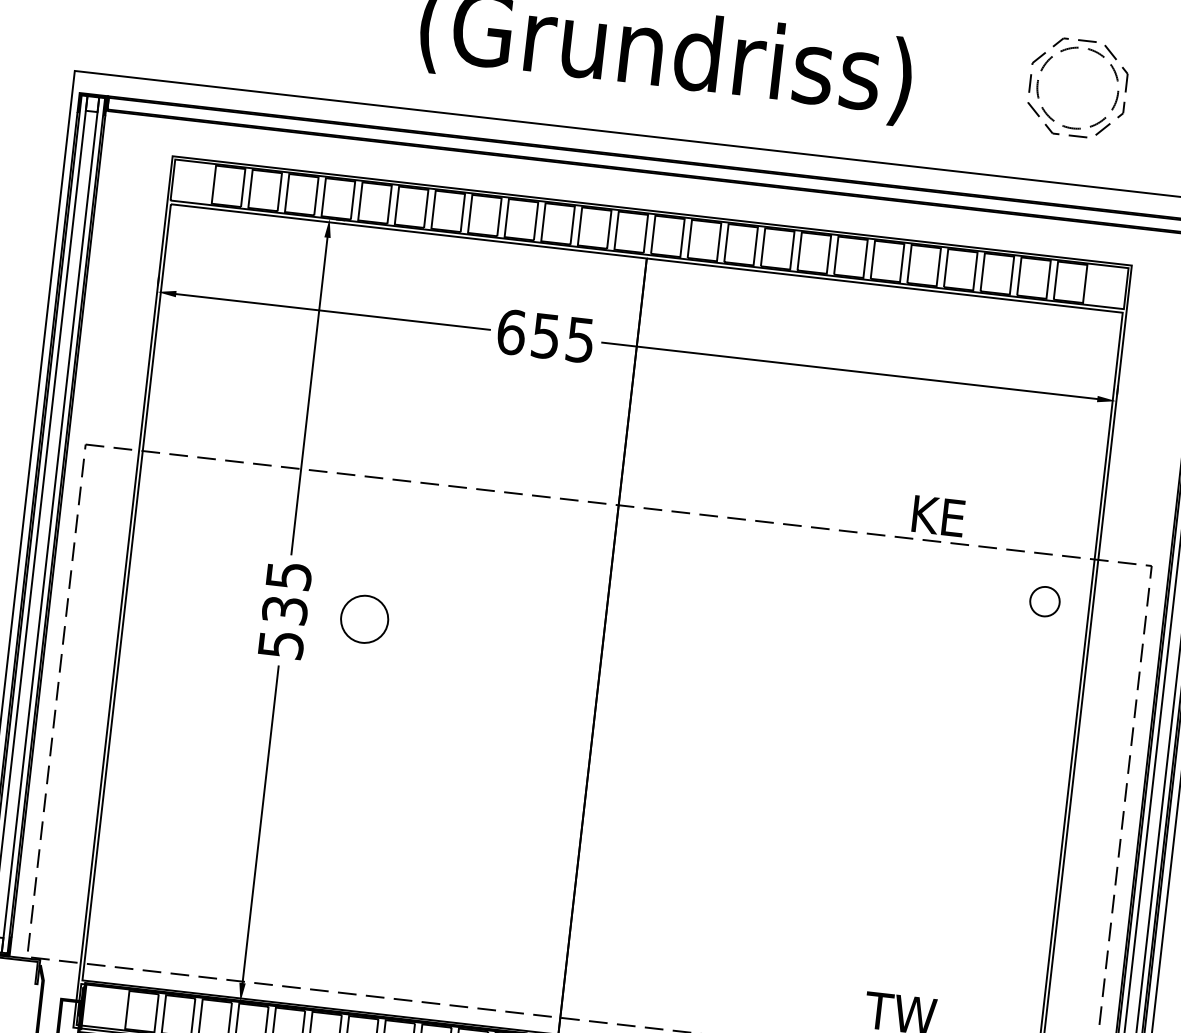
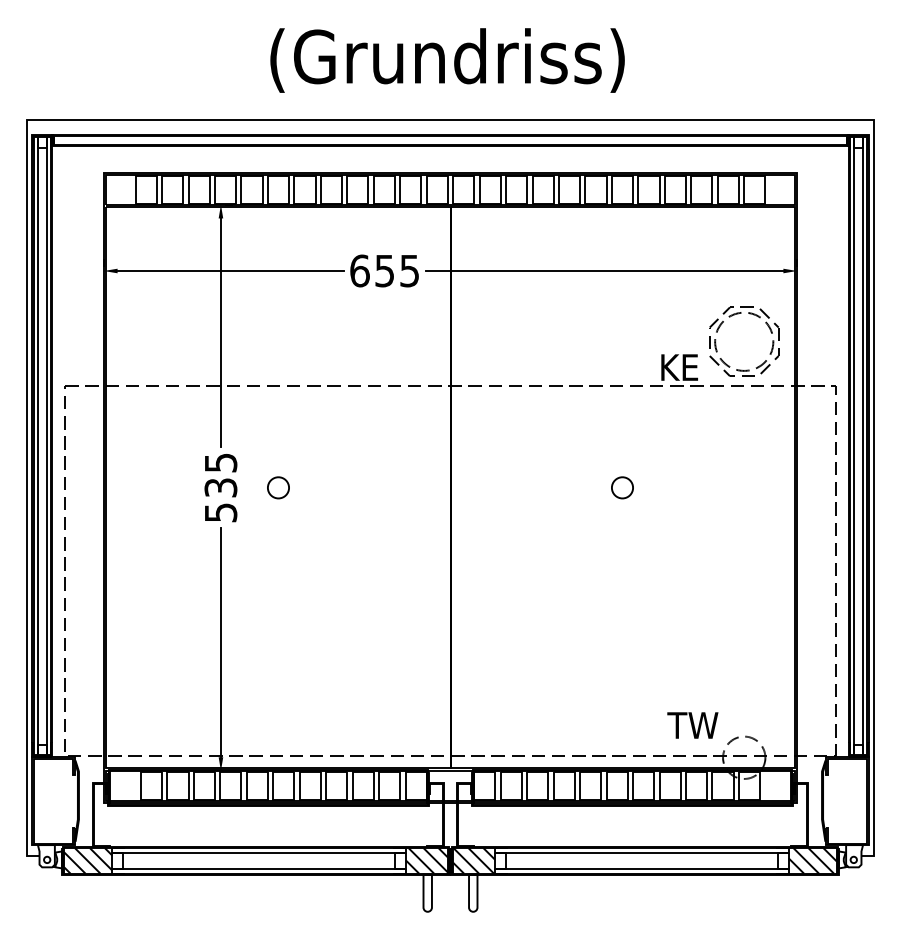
part: (1089, 51) -> (749, 314), moved
circle: (1045, 601) -> (622, 487), moved
circle: (364, 618) -> (278, 487), size x0.62

